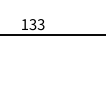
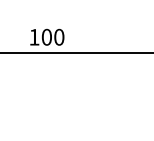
text: (36, 24) -> (52, 37), 133 -> 100

